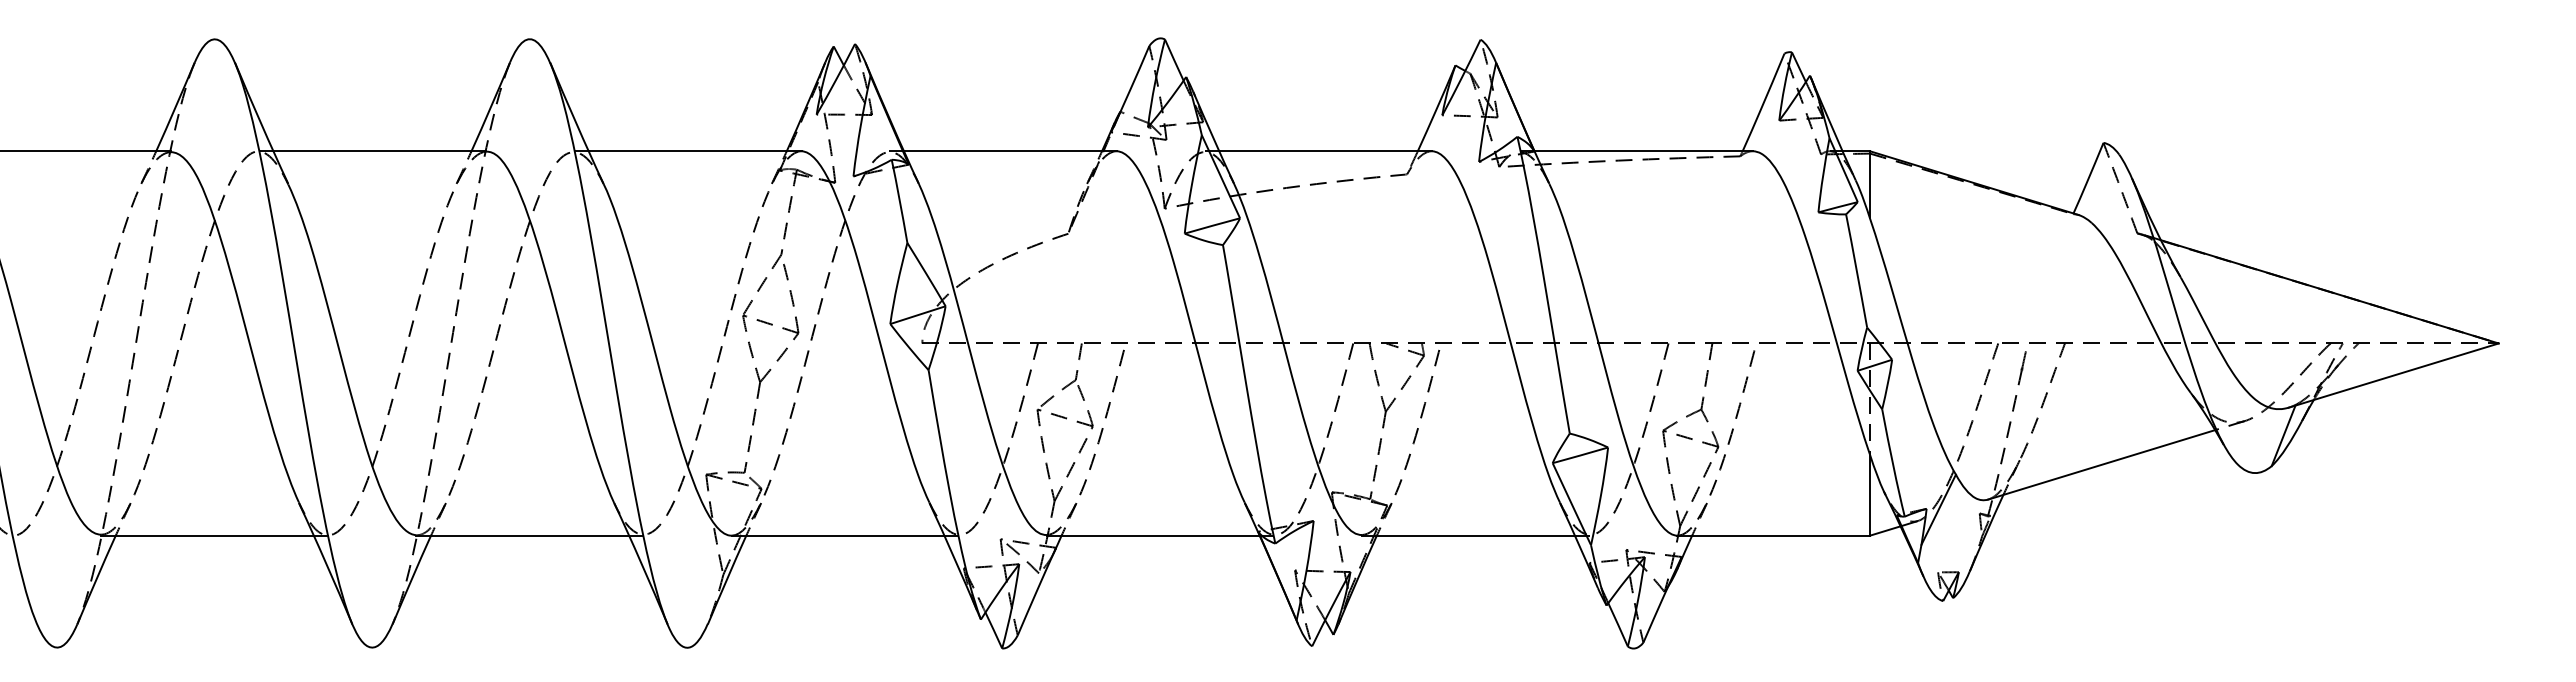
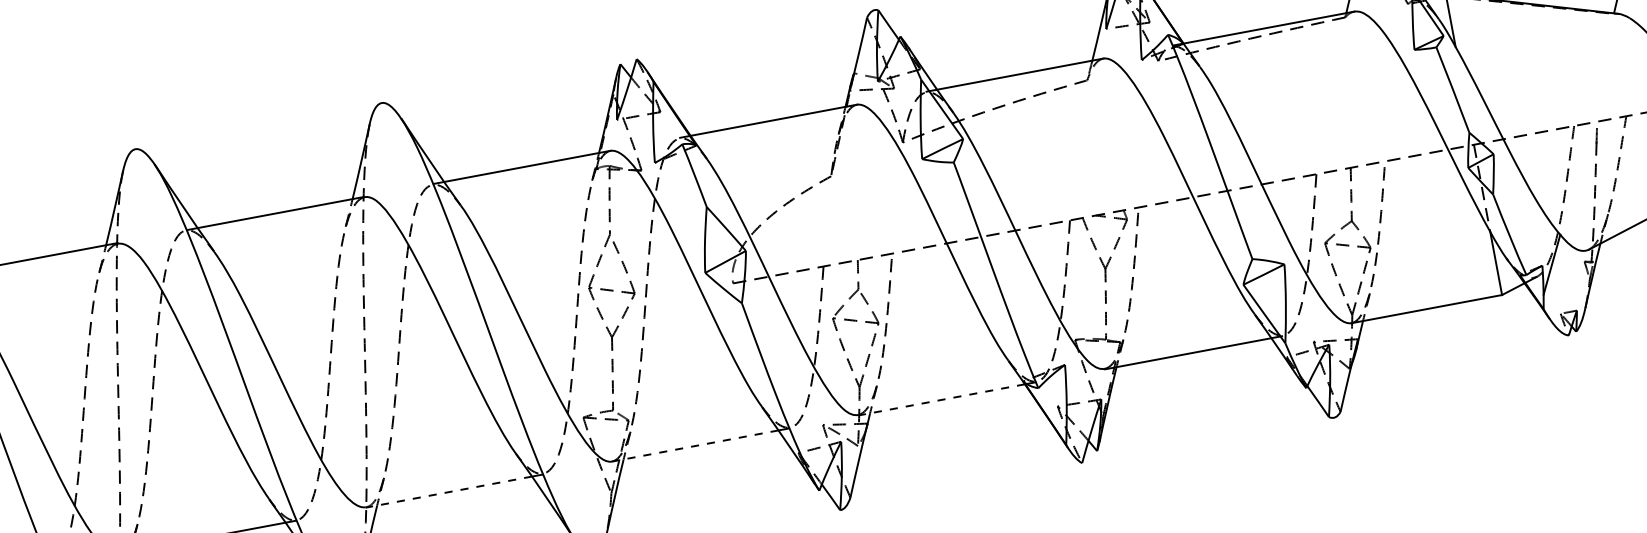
line: (522, 535) -> (448, 492), solid -> dashed
line: (837, 535) -> (694, 445), solid -> dashed
line: (1152, 535) -> (941, 399), solid -> dashed

